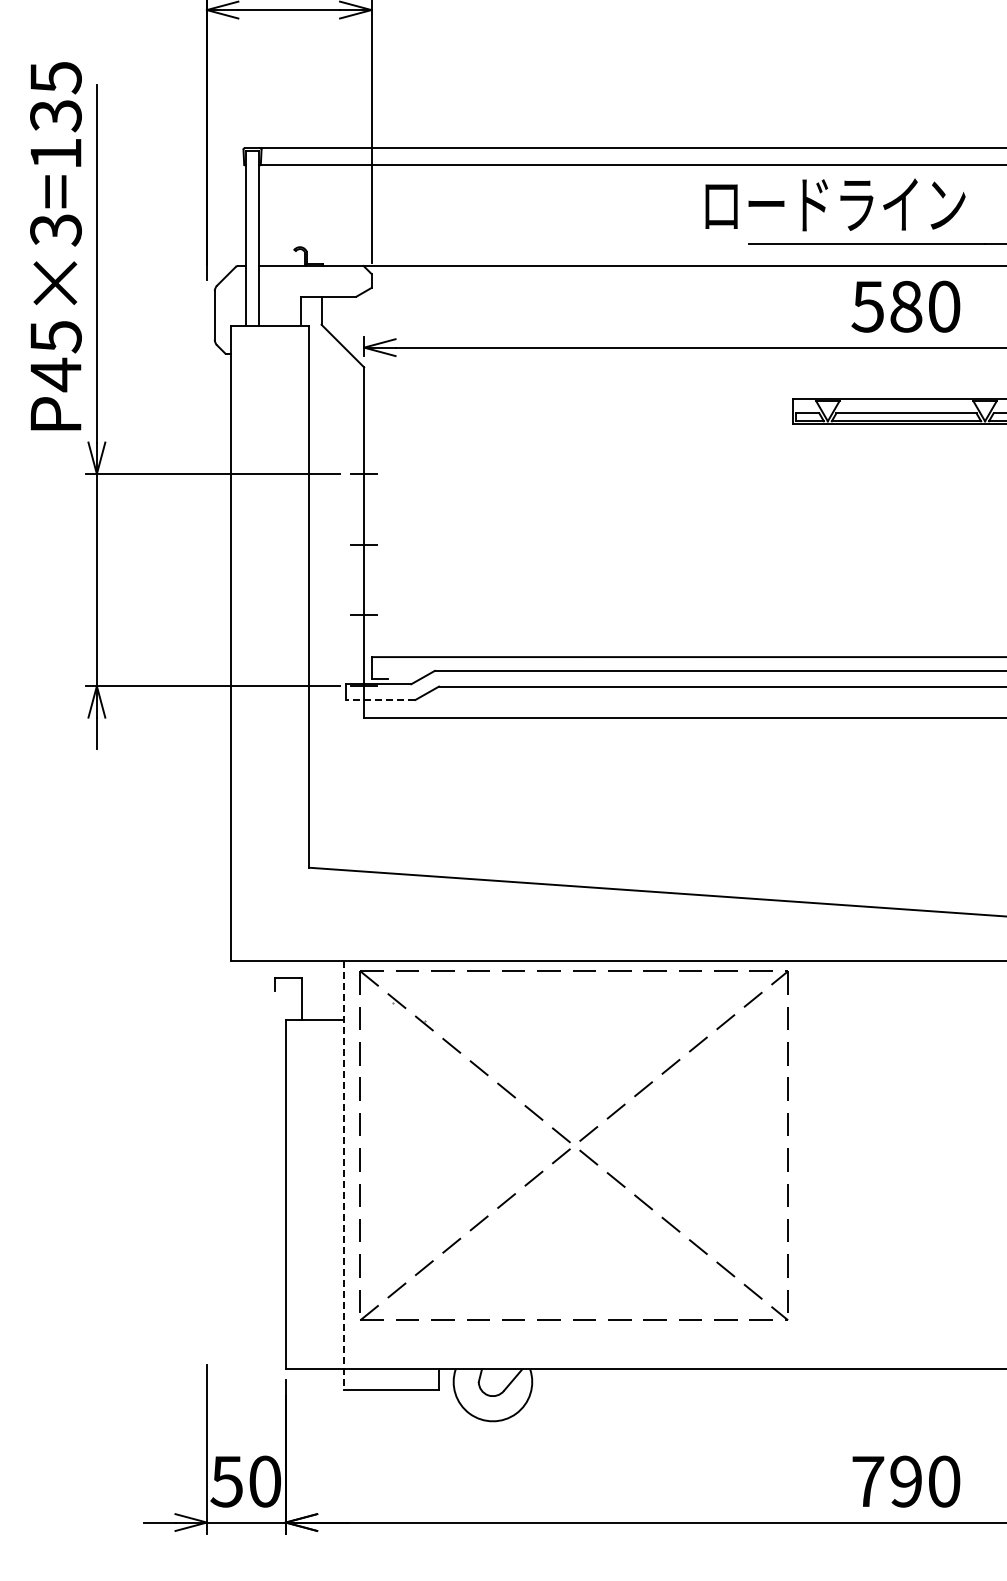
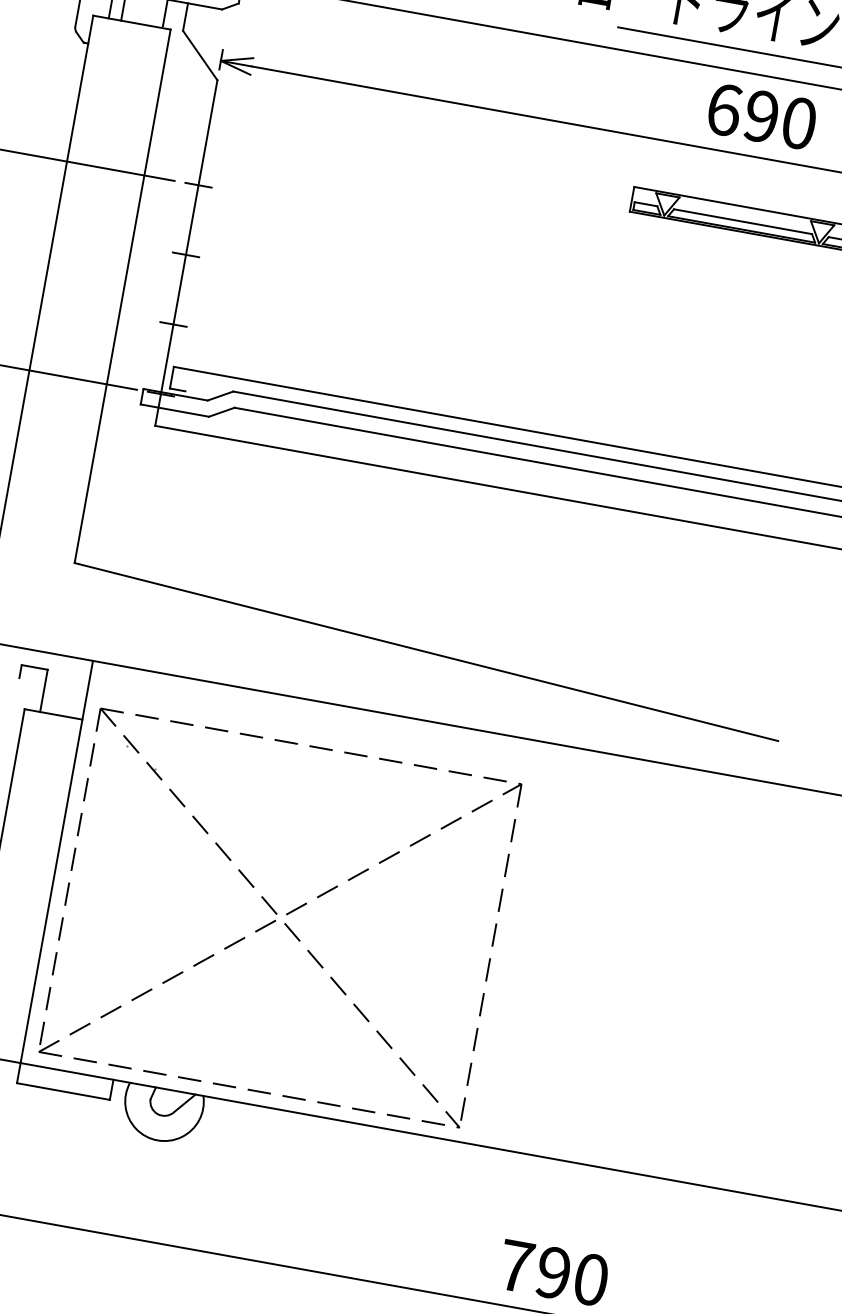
text: (886, 306) -> (742, 112), 580 -> 690
line: (380, 699) -> (174, 410), dashed -> solid
part: (573, 1145) -> (279, 917), moved
line: (344, 1175) -> (54, 872), dashed -> solid

